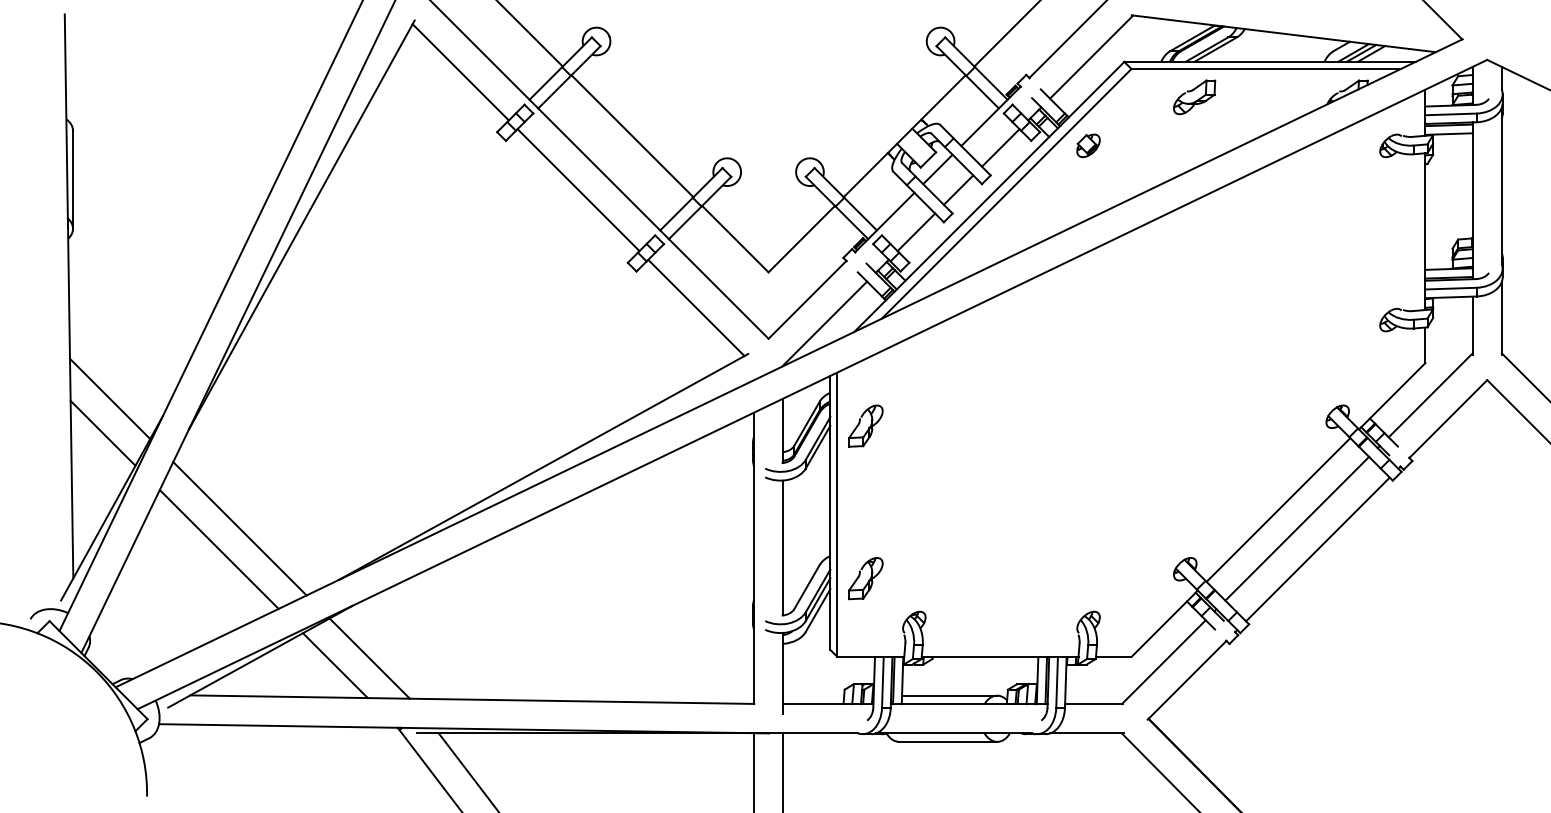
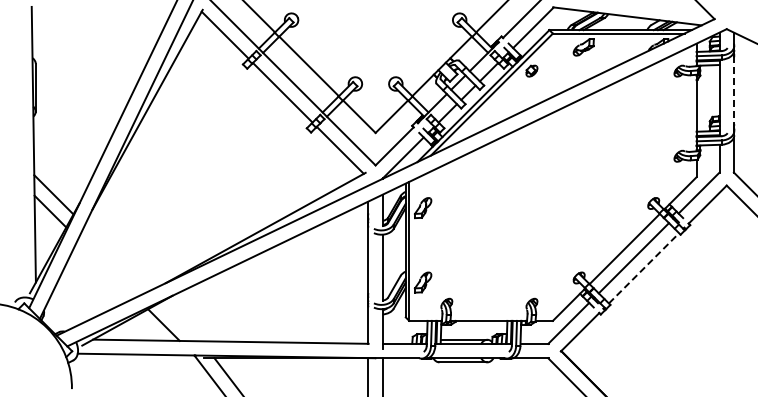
line: (1501, 185) -> (733, 90), solid -> dashed
line: (238, 527) -> (116, 257), removed
line: (219, 549) -> (107, 268), removed
line: (1318, 549) -> (644, 268), solid -> dashed
line: (369, 658) -> (180, 321), removed

